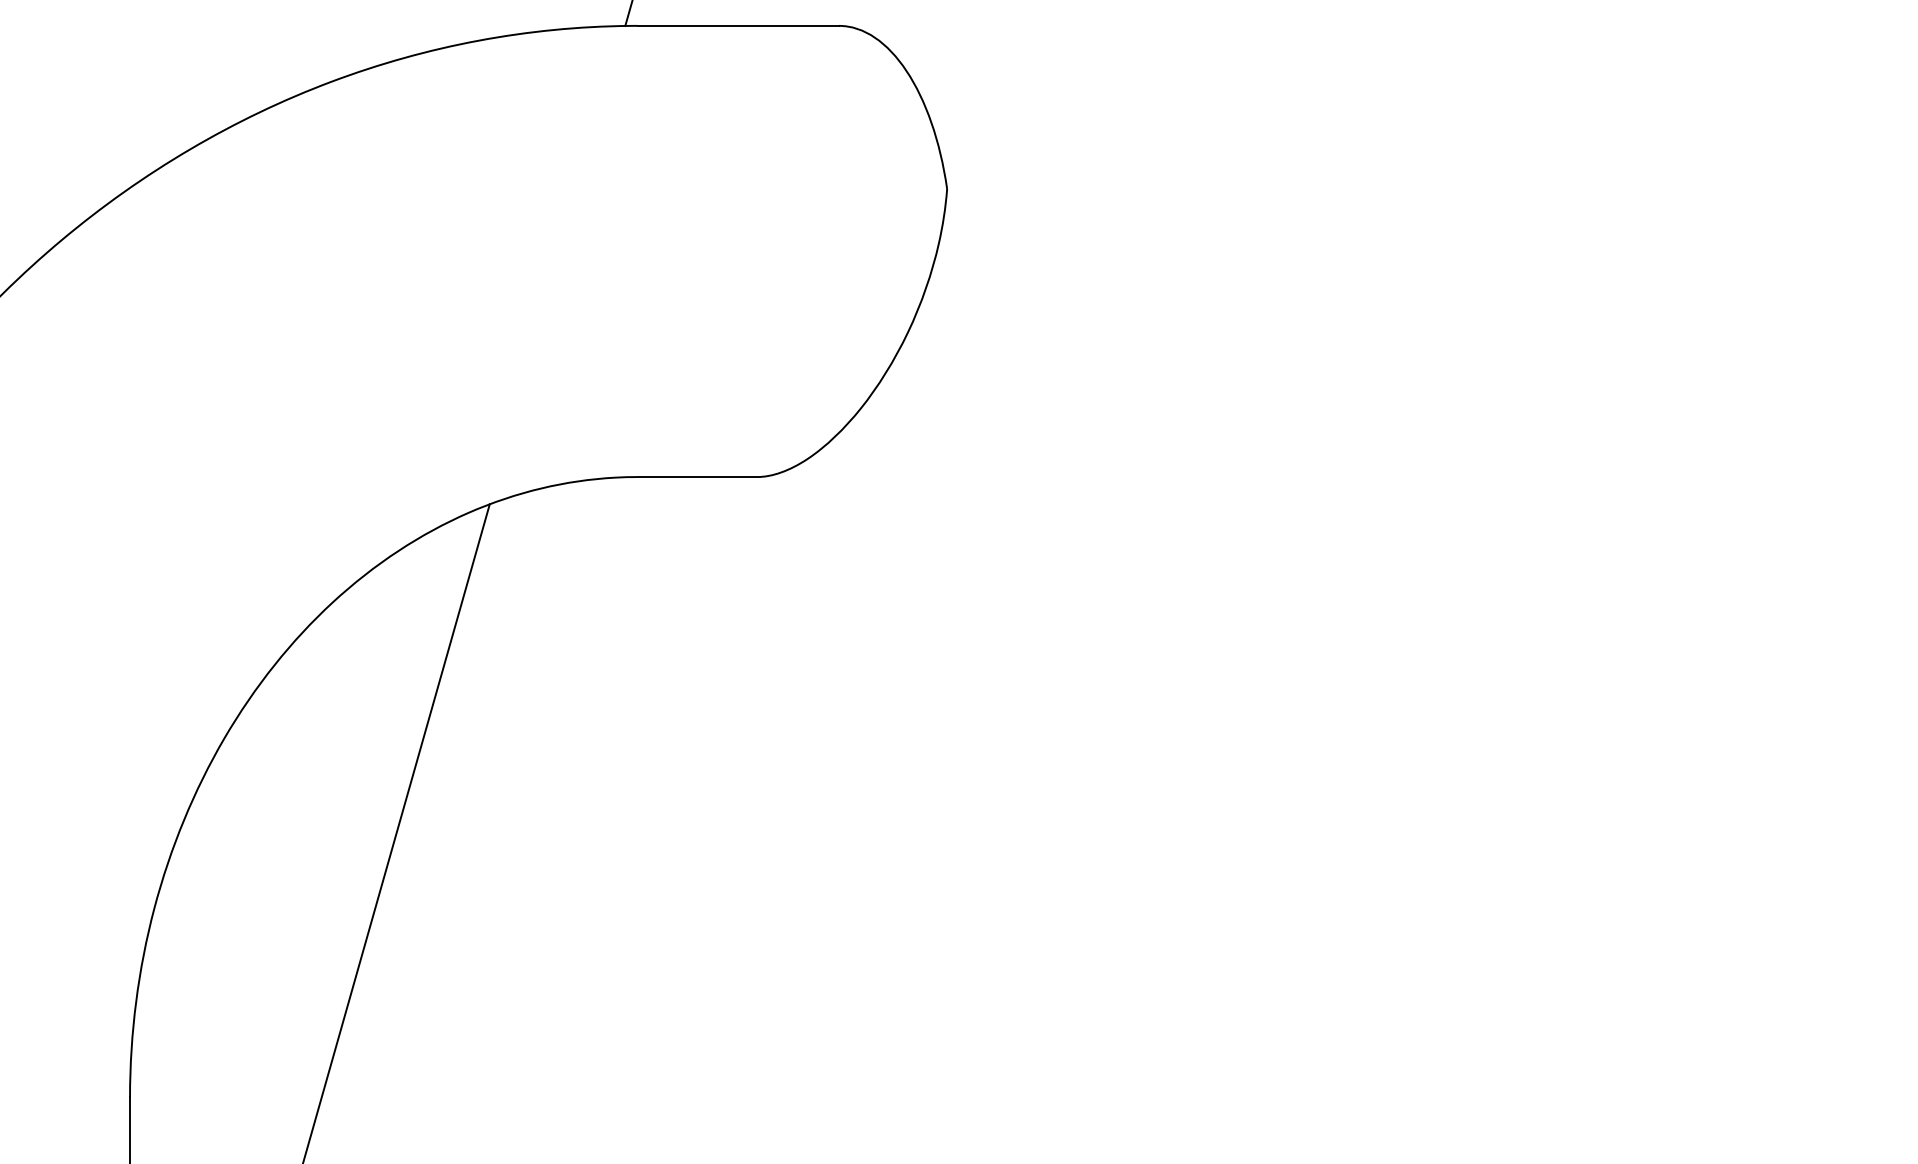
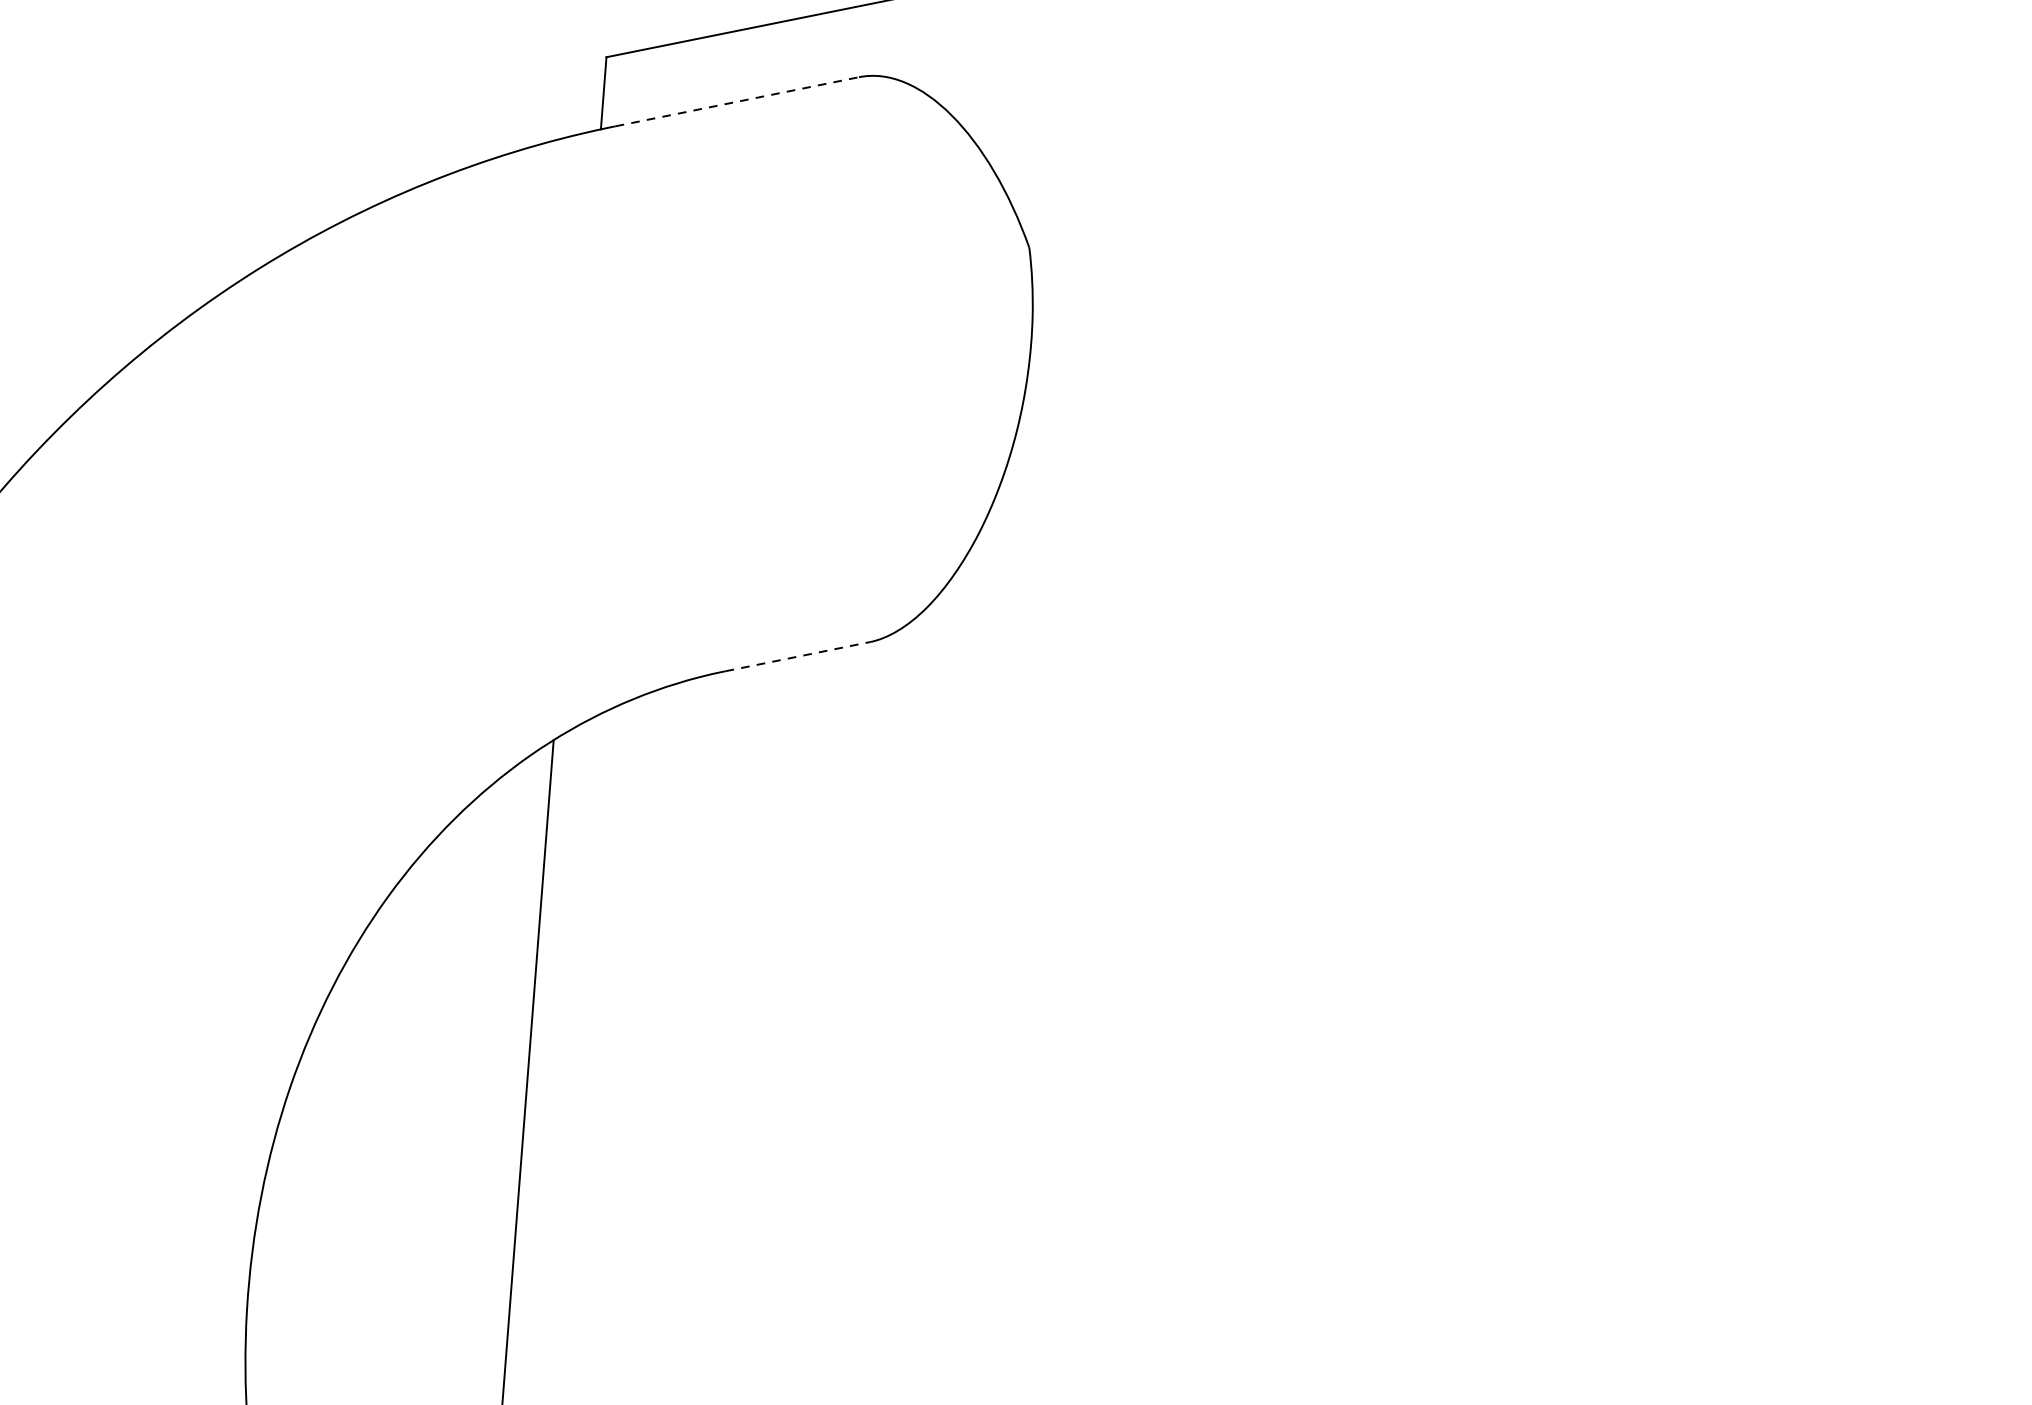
line: (738, 25) -> (737, 101), solid -> dashed
line: (697, 477) -> (798, 657), solid -> dashed

